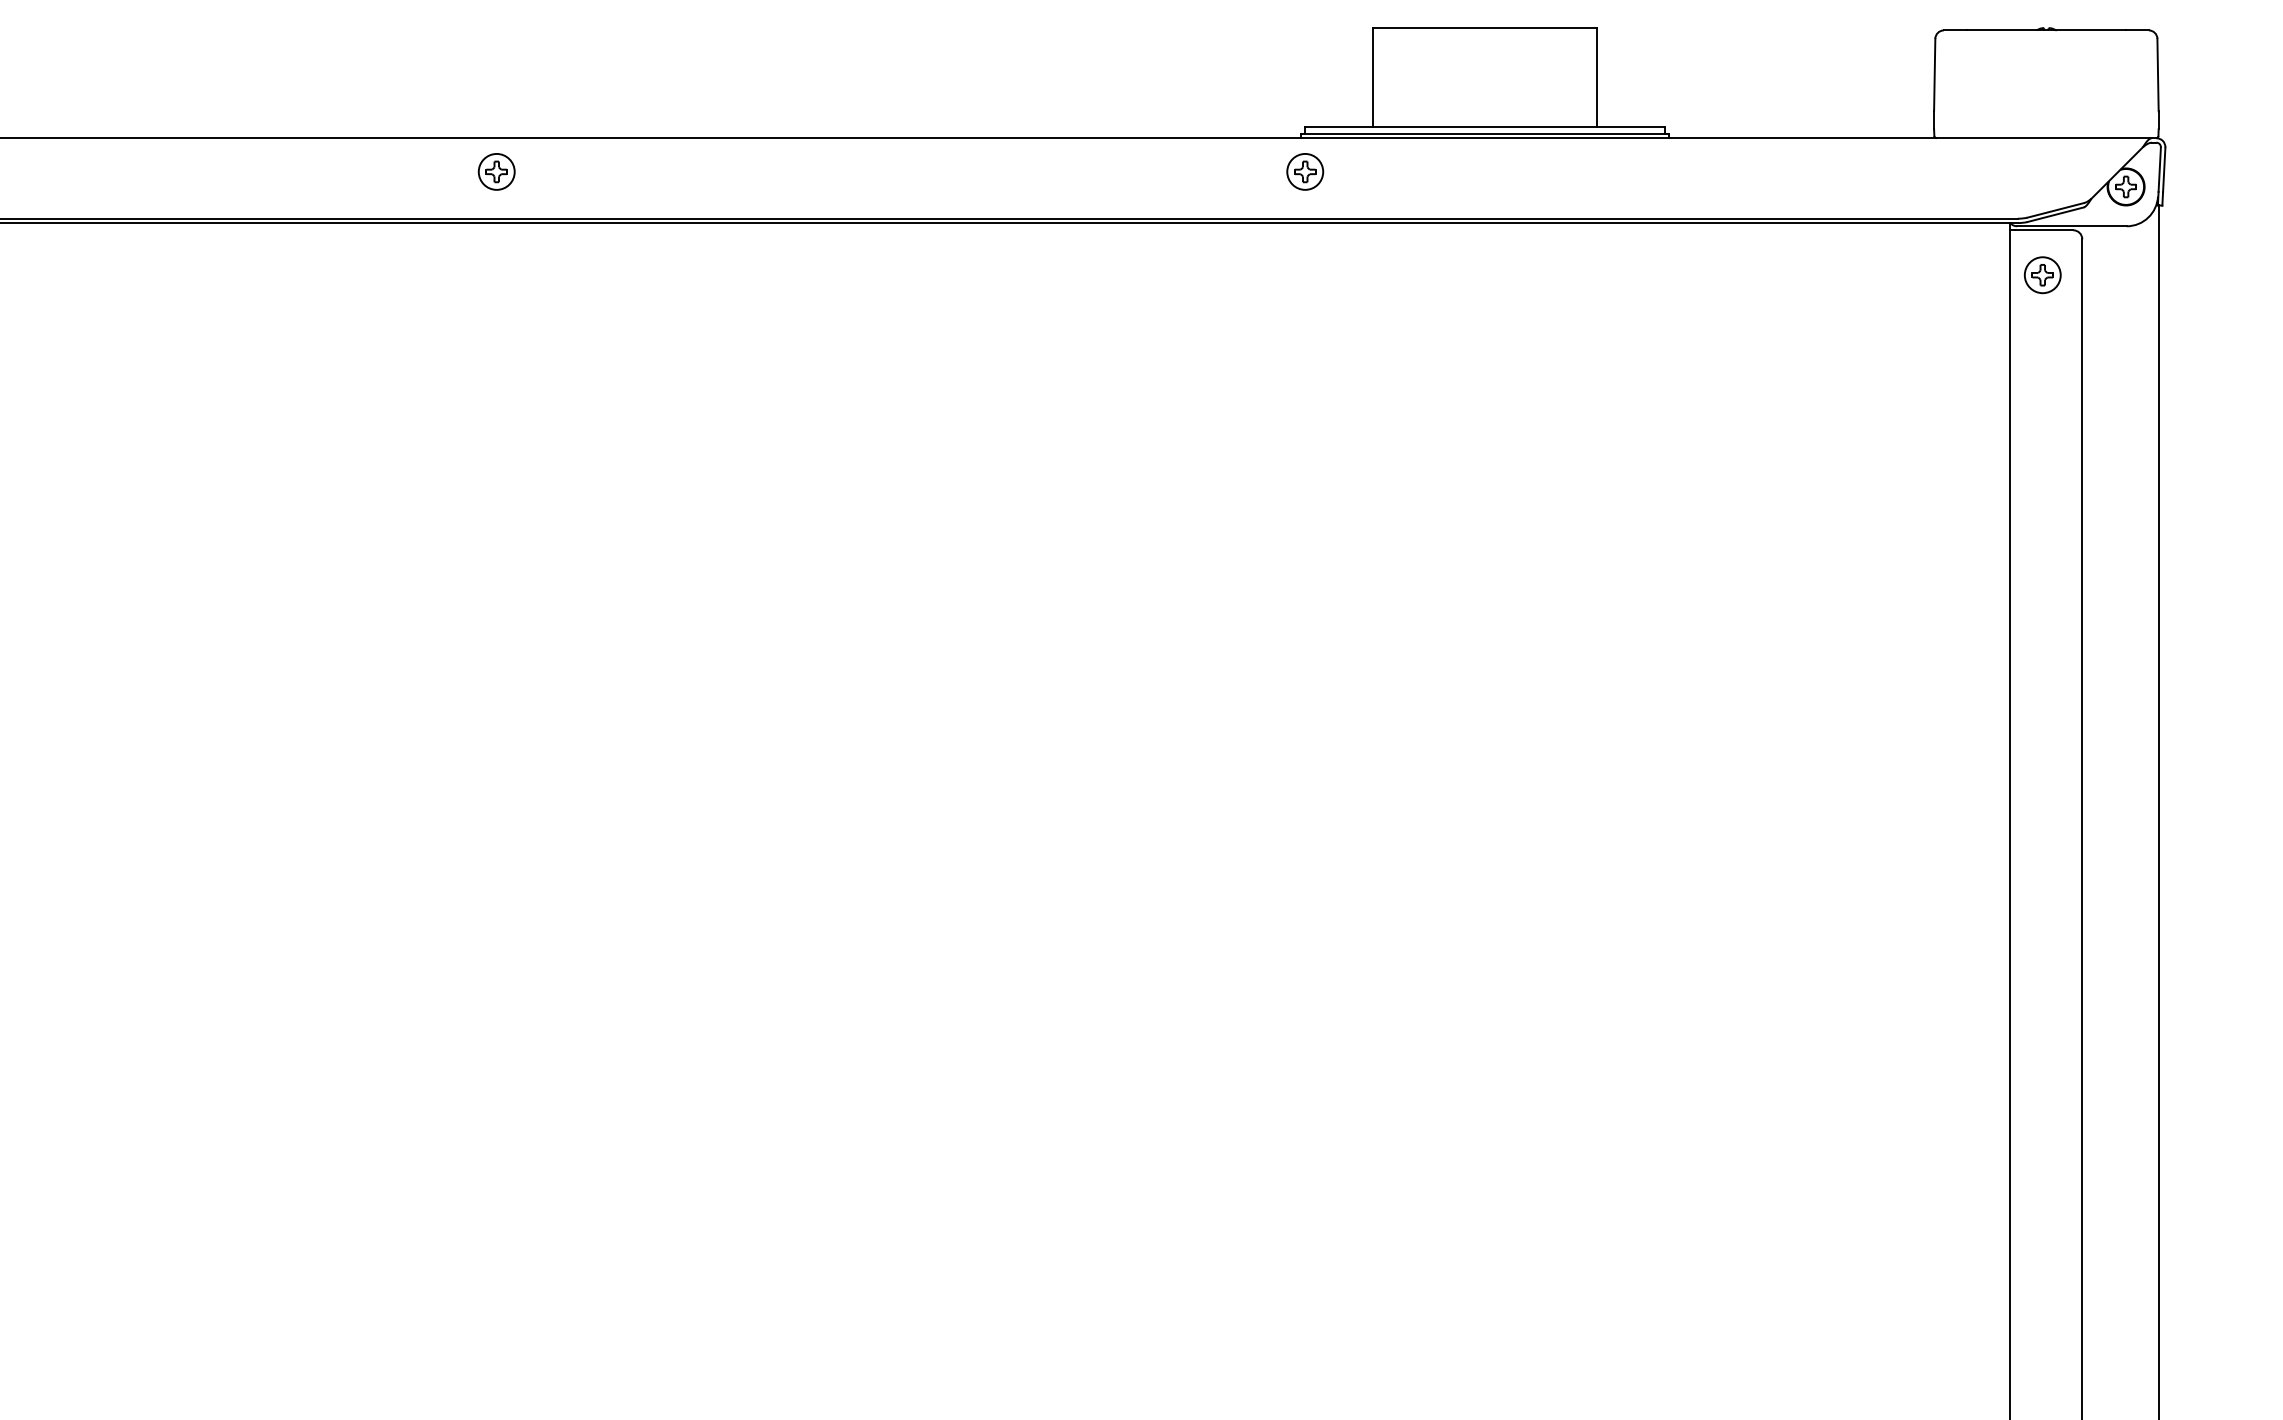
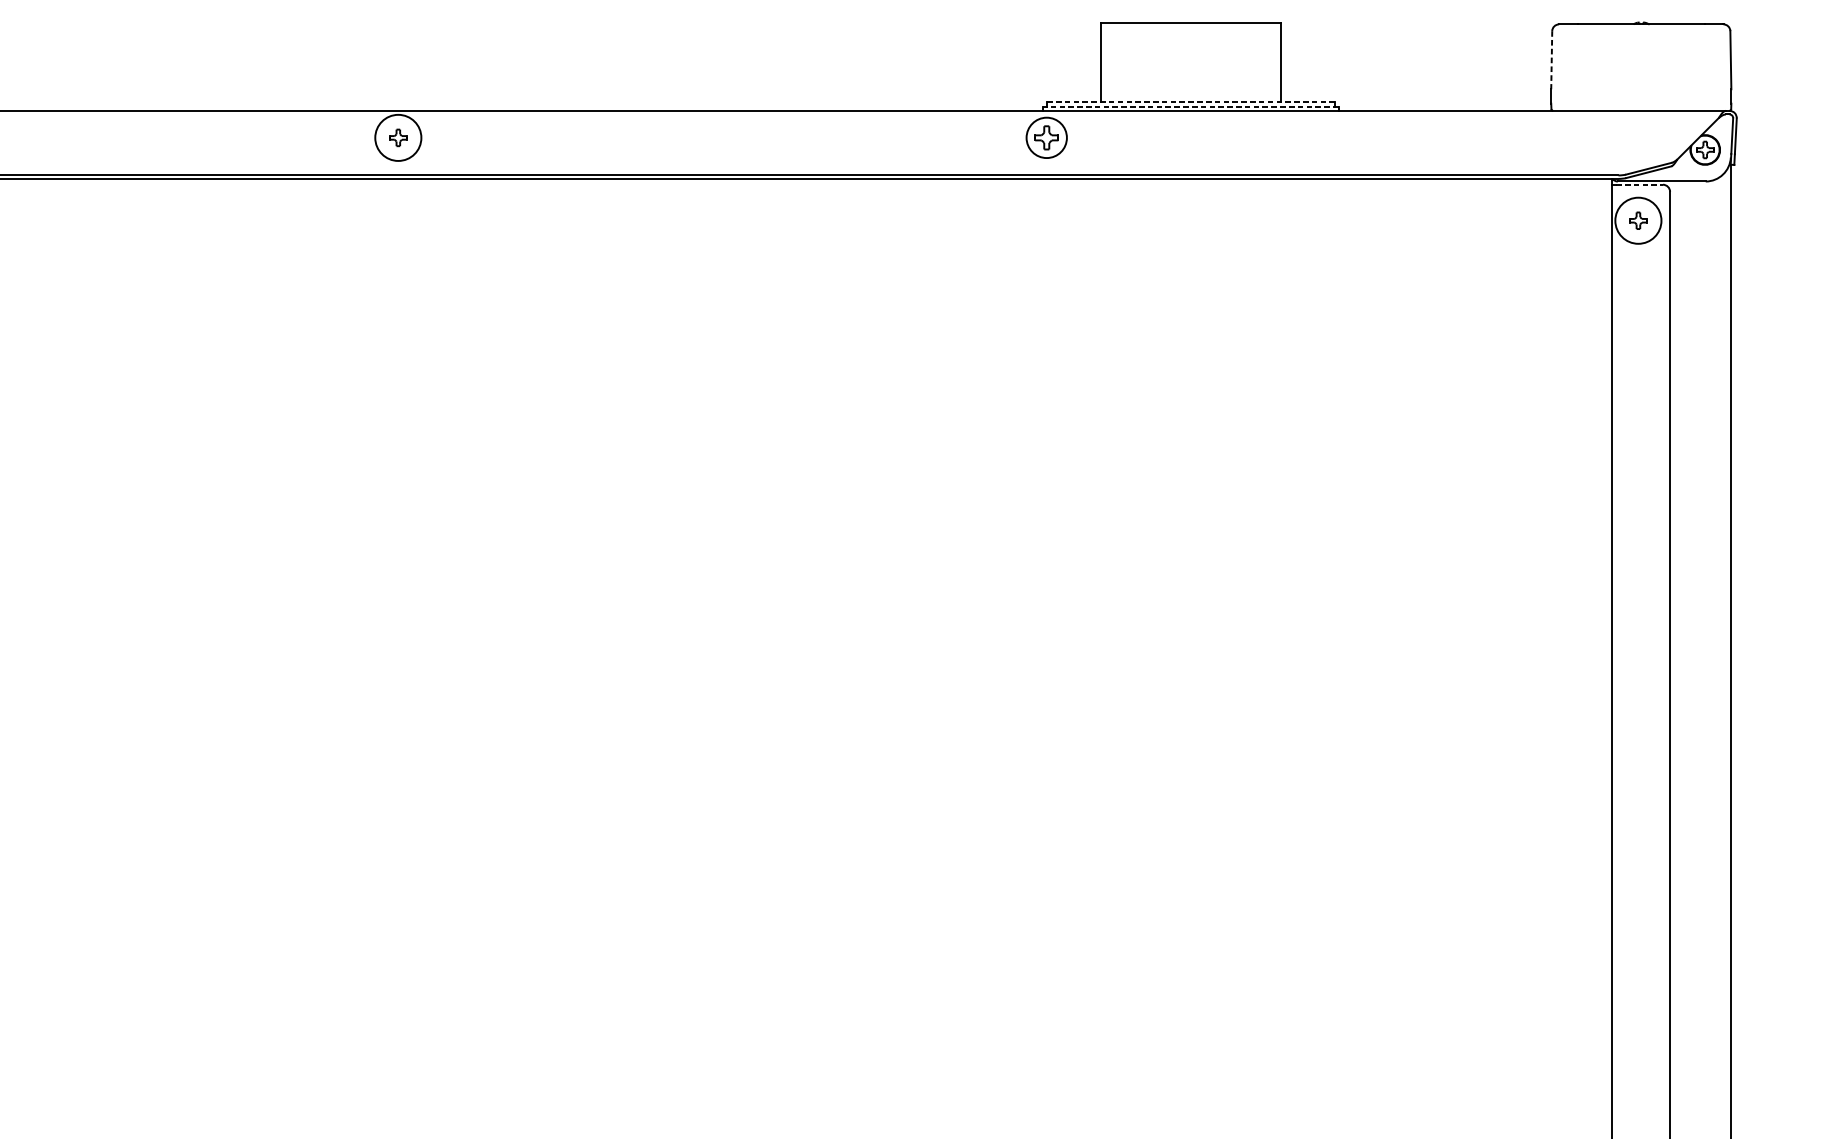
line: (1934, 75) -> (1551, 60), solid -> dashed
line: (1484, 127) -> (1190, 102), solid -> dashed
line: (1484, 133) -> (1190, 107), solid -> dashed
circle: (496, 171) -> (398, 137), size x1.6
part: (1305, 171) -> (1047, 137), size x1.4
line: (2044, 230) -> (1639, 184), solid -> dashed
circle: (2042, 275) -> (1638, 220), size x1.6

